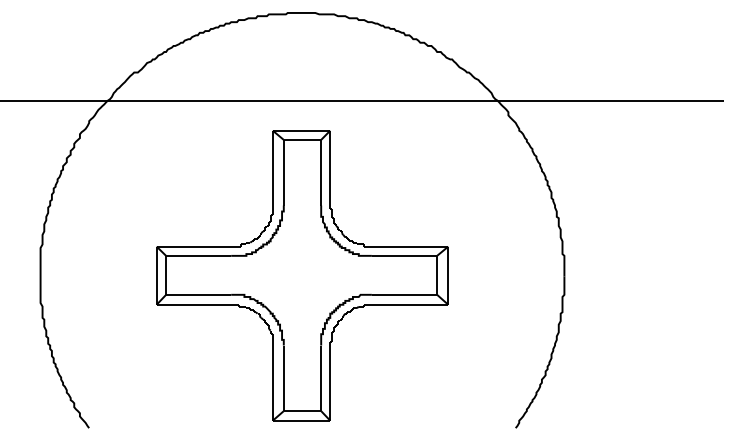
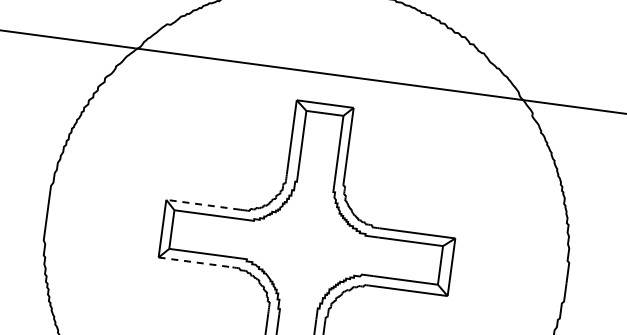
line: (193, 246) -> (202, 204), solid -> dashed
line: (194, 304) -> (196, 262), solid -> dashed

